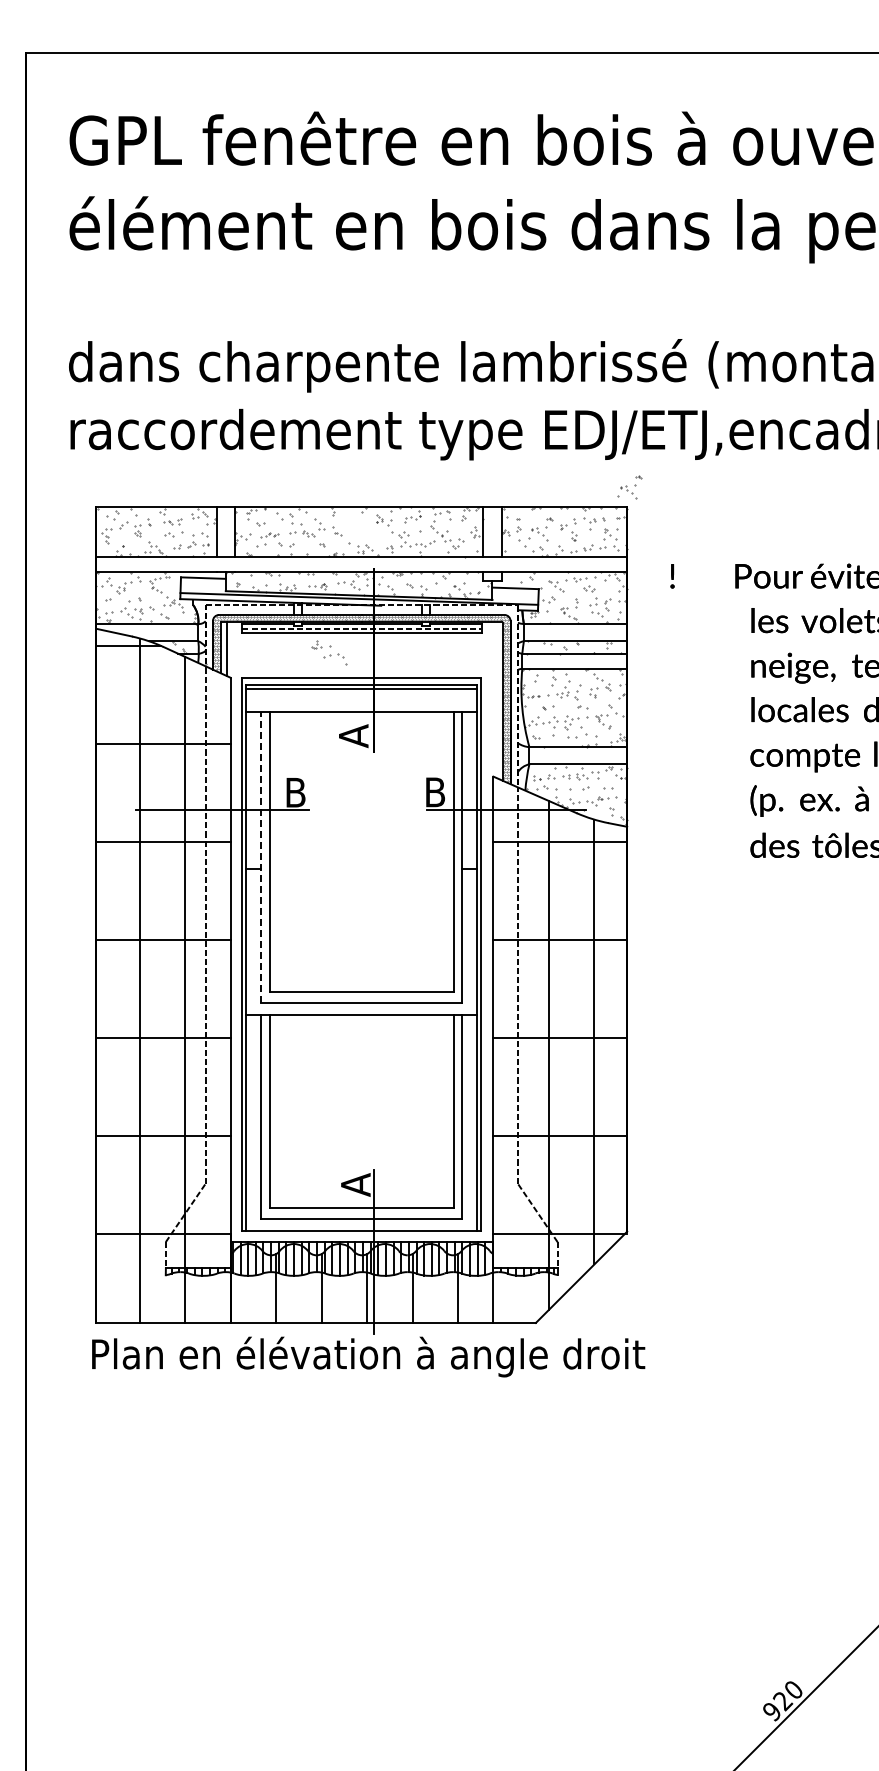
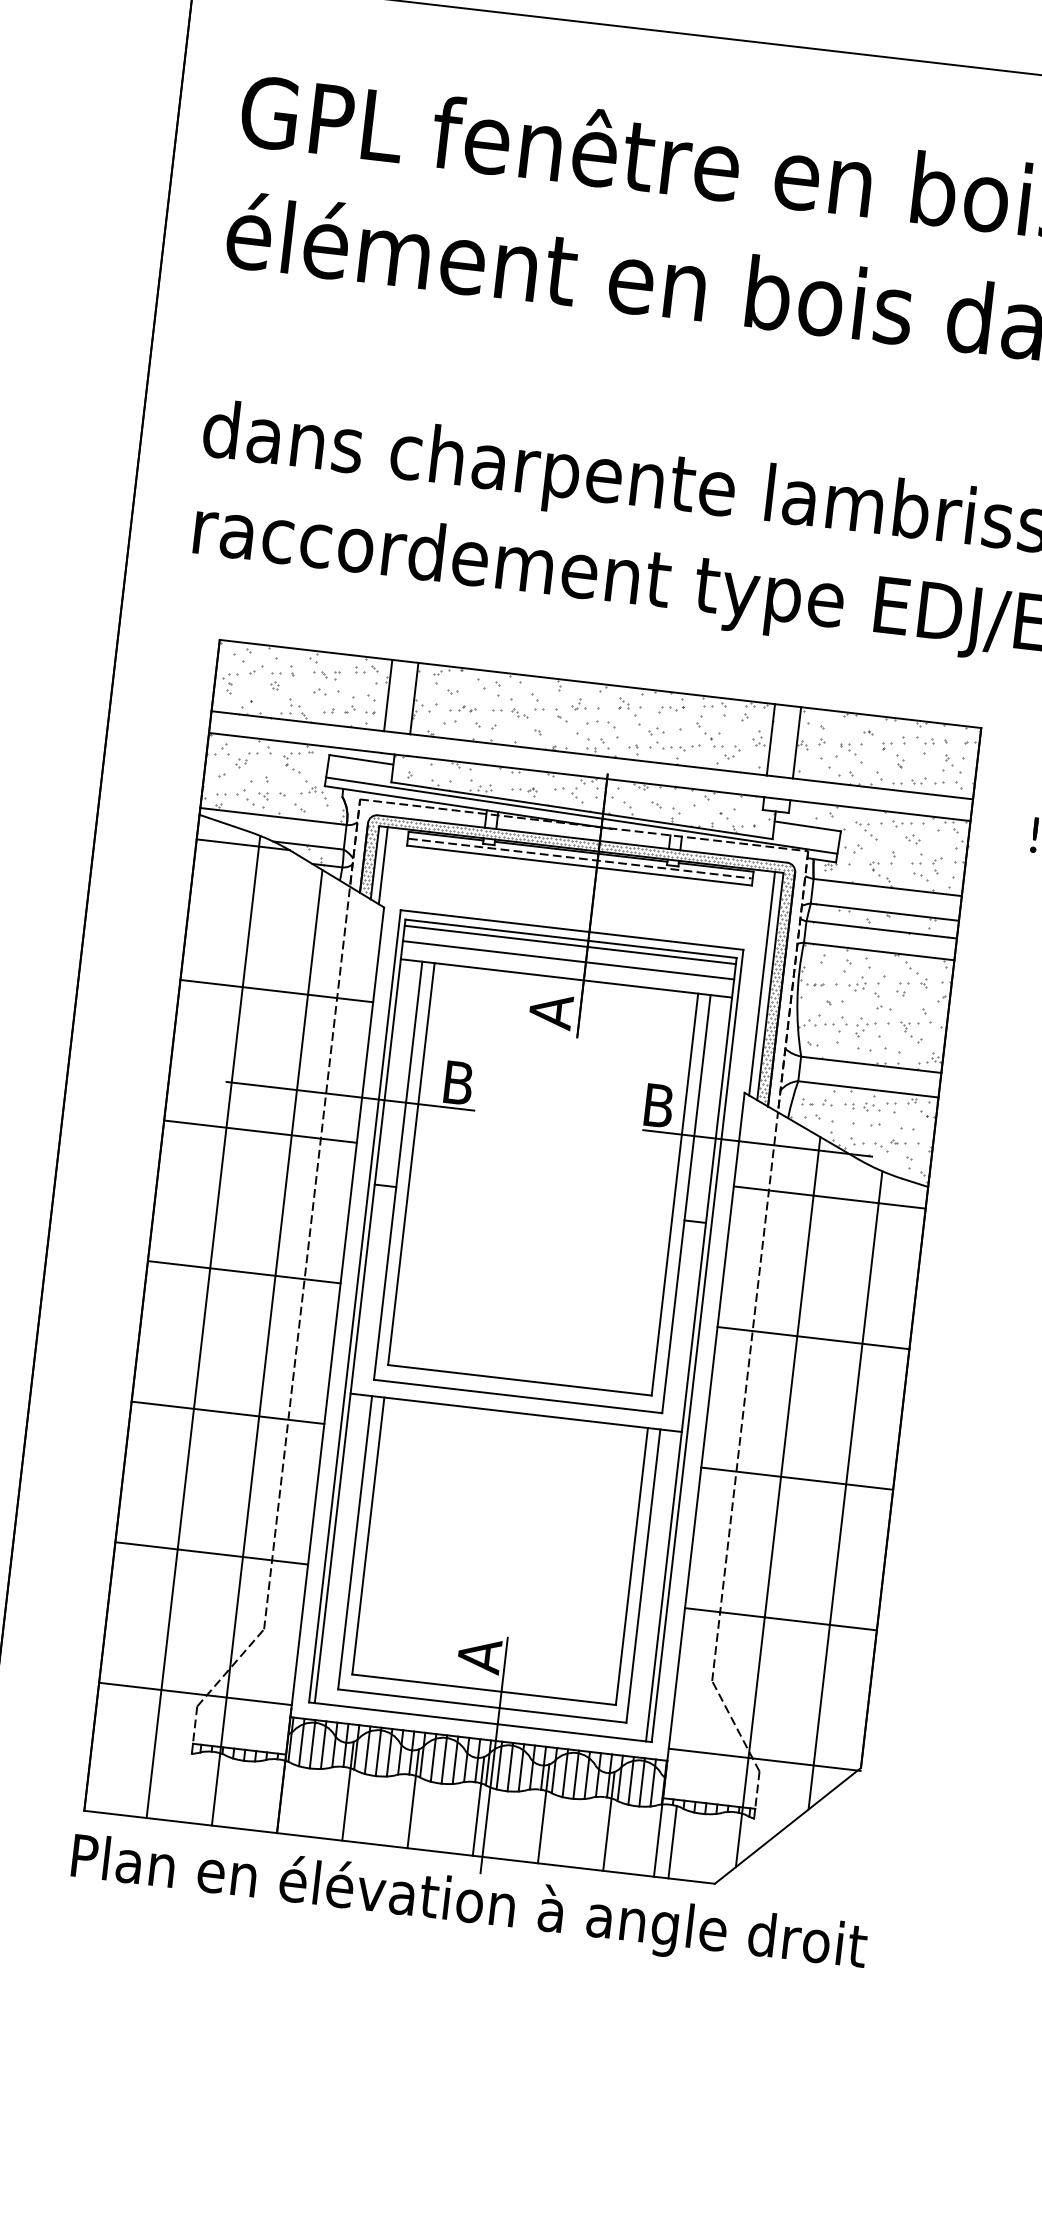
part: (629, 487) -> (987, 700), removed
part: (329, 652) -> (596, 717), moved
line: (361, 699) -> (568, 960), added
line: (496, 700) -> (761, 984), added
line: (261, 857) -> (398, 1170), dashed -> solid
line: (503, 1297) -> (672, 1841), added

